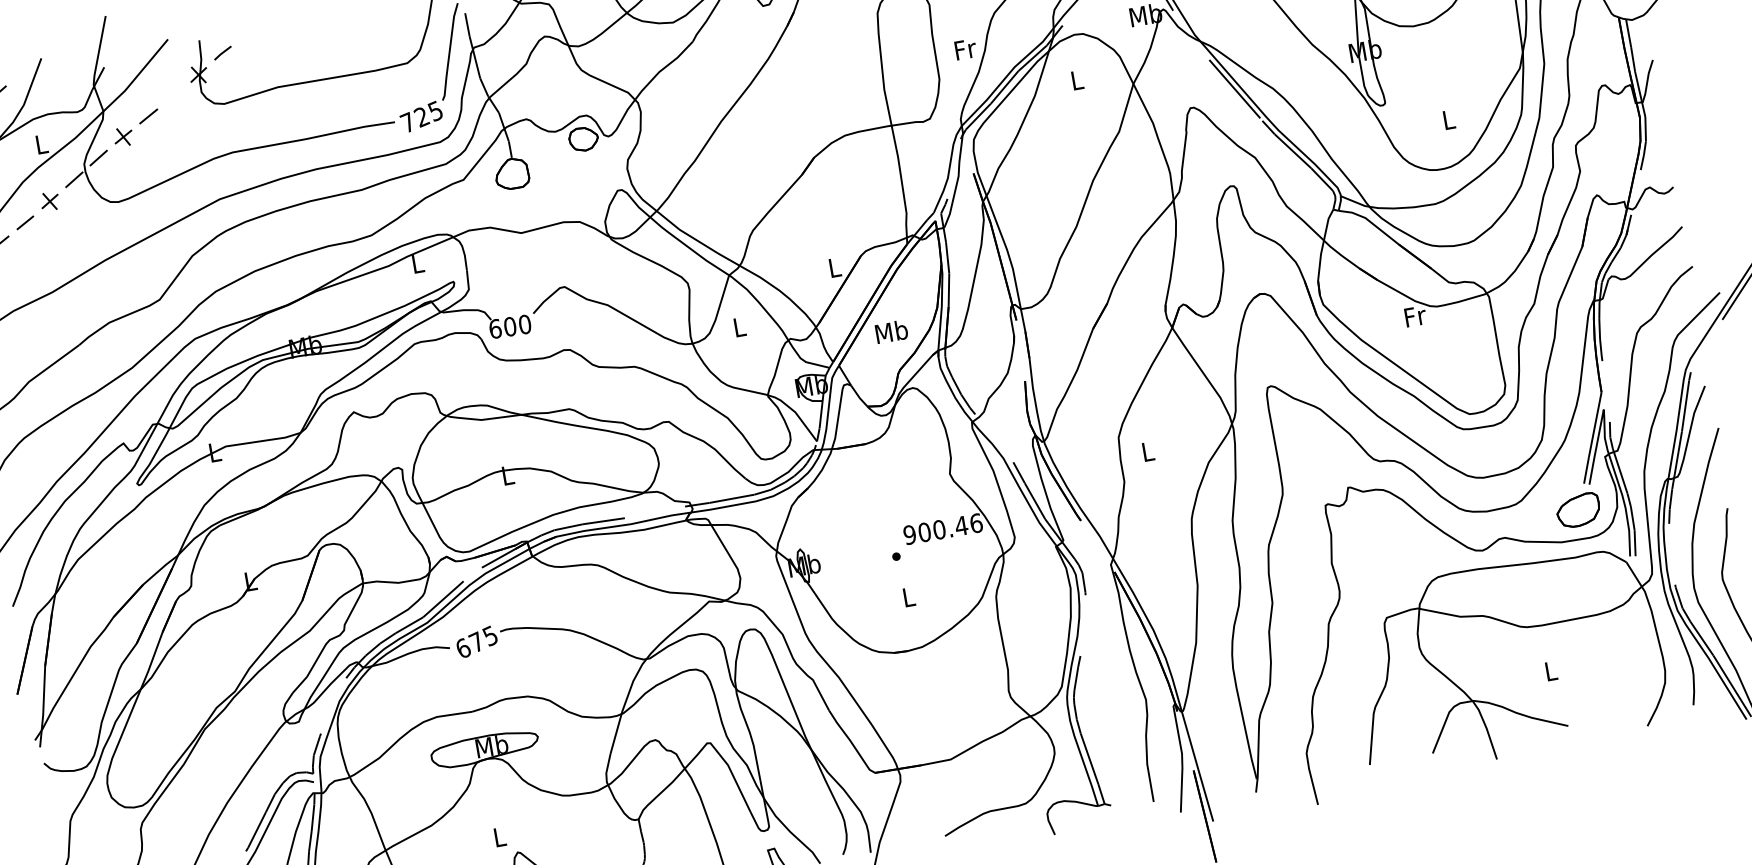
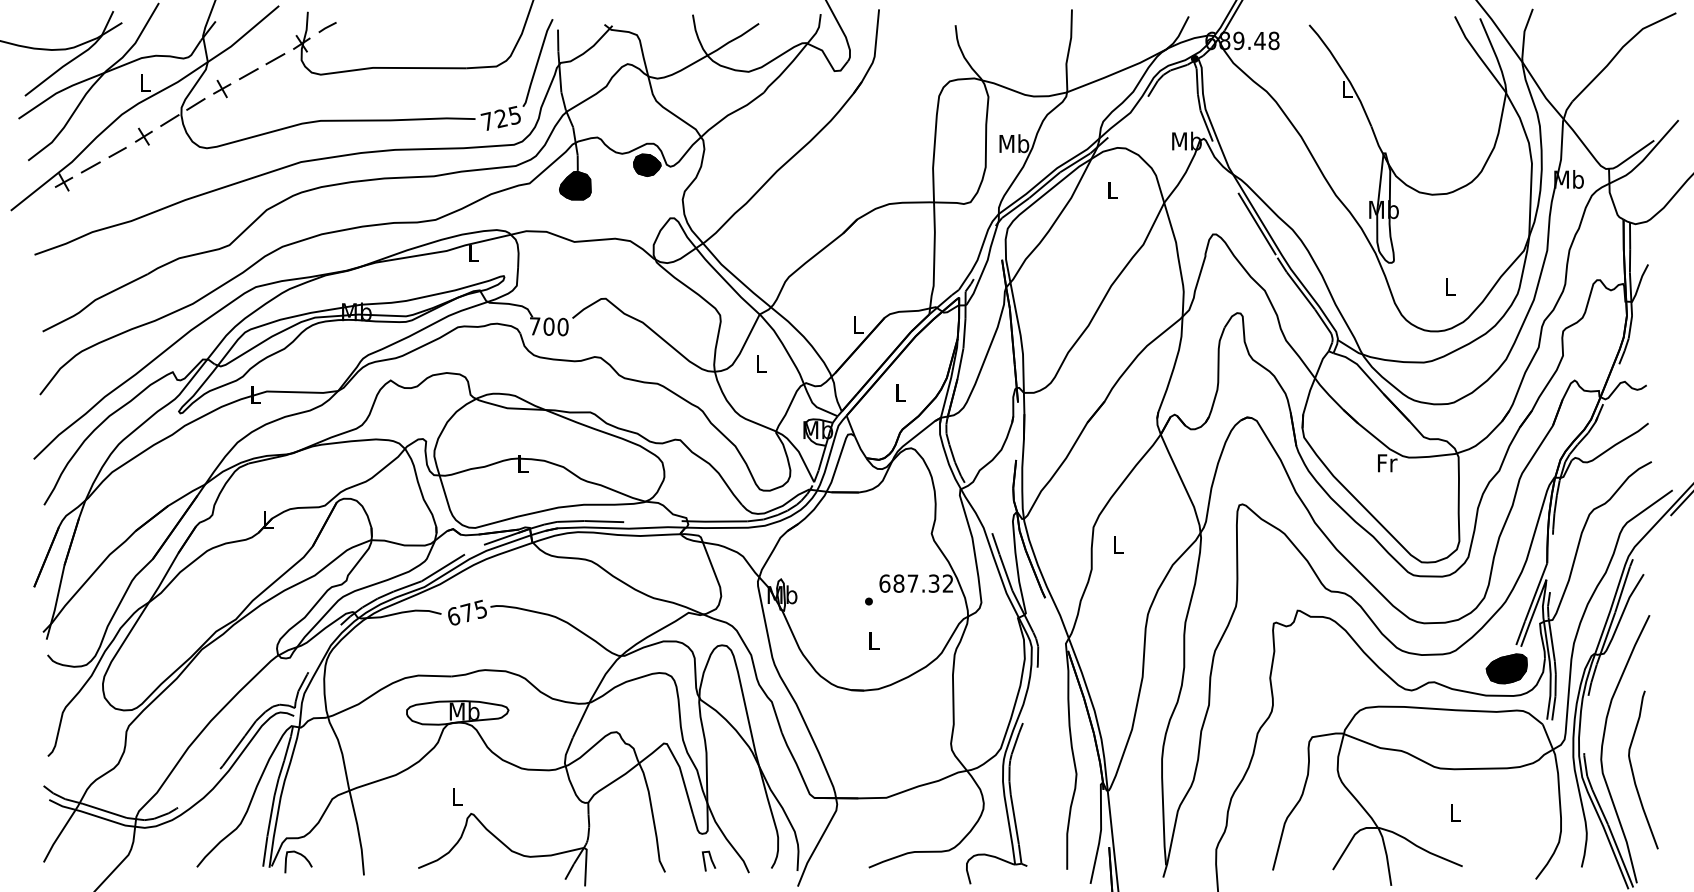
text: (965, 49) -> (1014, 143), Fr -> Mb
line: (174, 96) -> (275, 59), added
fill: (582, 139) -> (646, 165), added
fill: (511, 173) -> (574, 185), added
text: (494, 329) -> (534, 326), 600 -> 700
text: (891, 331) -> (900, 392), Mb -> L
fill: (1578, 510) -> (1506, 668), added
text: (943, 529) -> (916, 583), 900.46 -> 687.32

